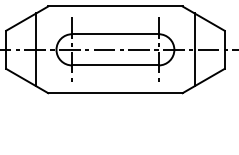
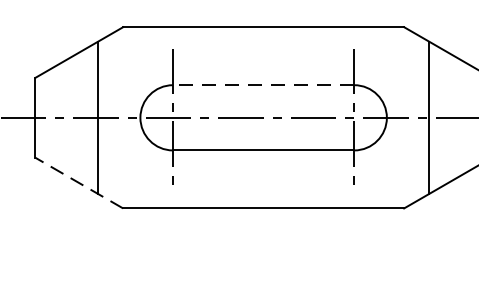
line: (114, 34) -> (261, 85), solid -> dashed
line: (26, 80) -> (77, 181), solid -> dashed

